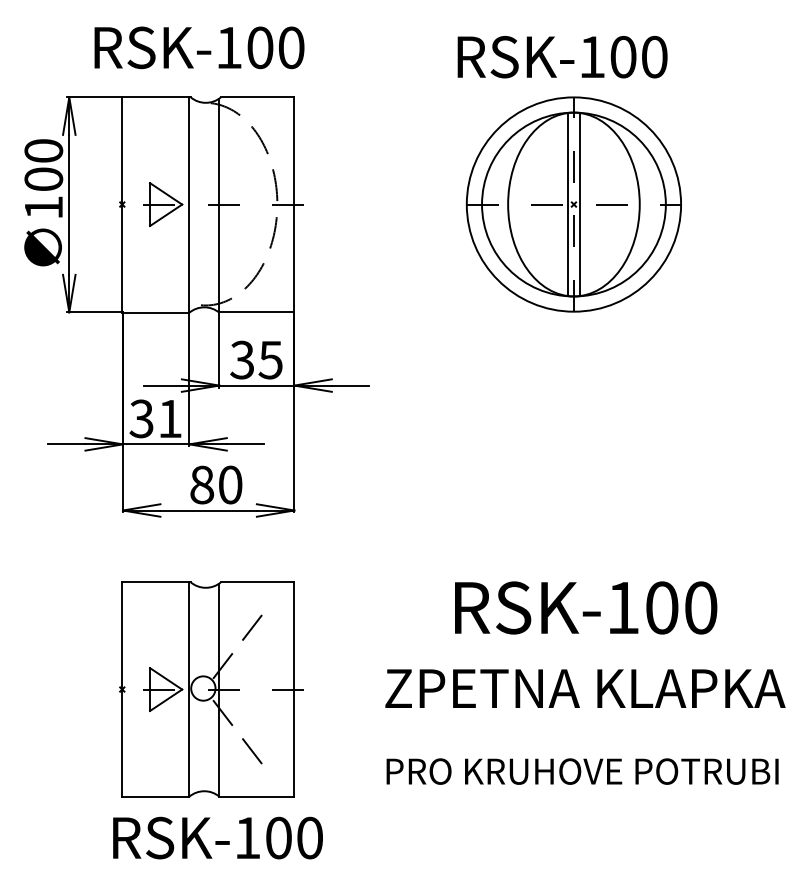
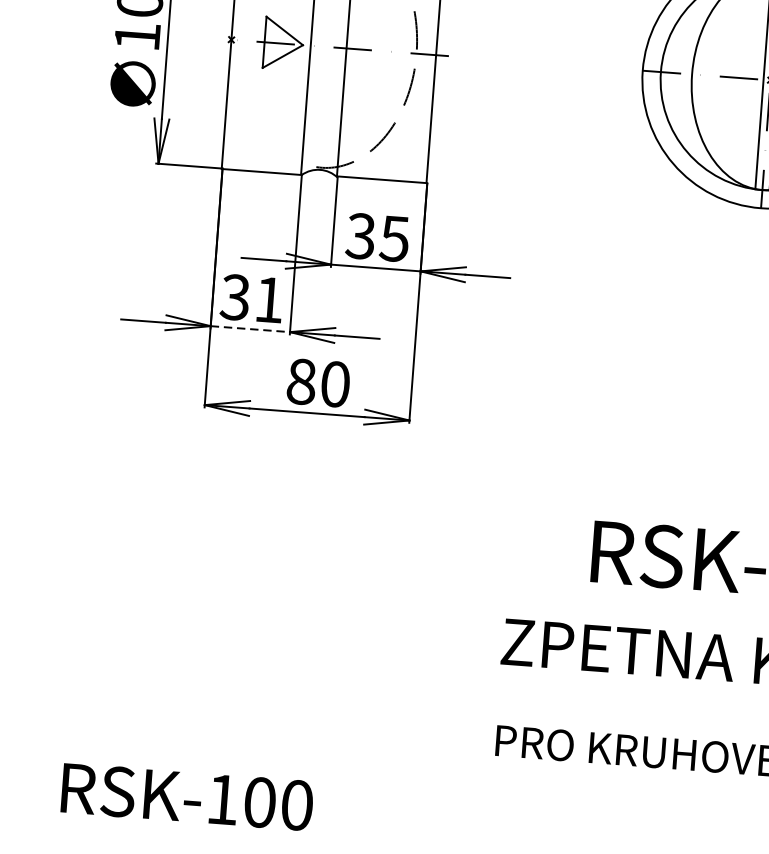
line: (156, 444) -> (250, 329), solid -> dashed
part: (211, 689) -> (294, 626), removed
text: (217, 837) -> (186, 796), moved

